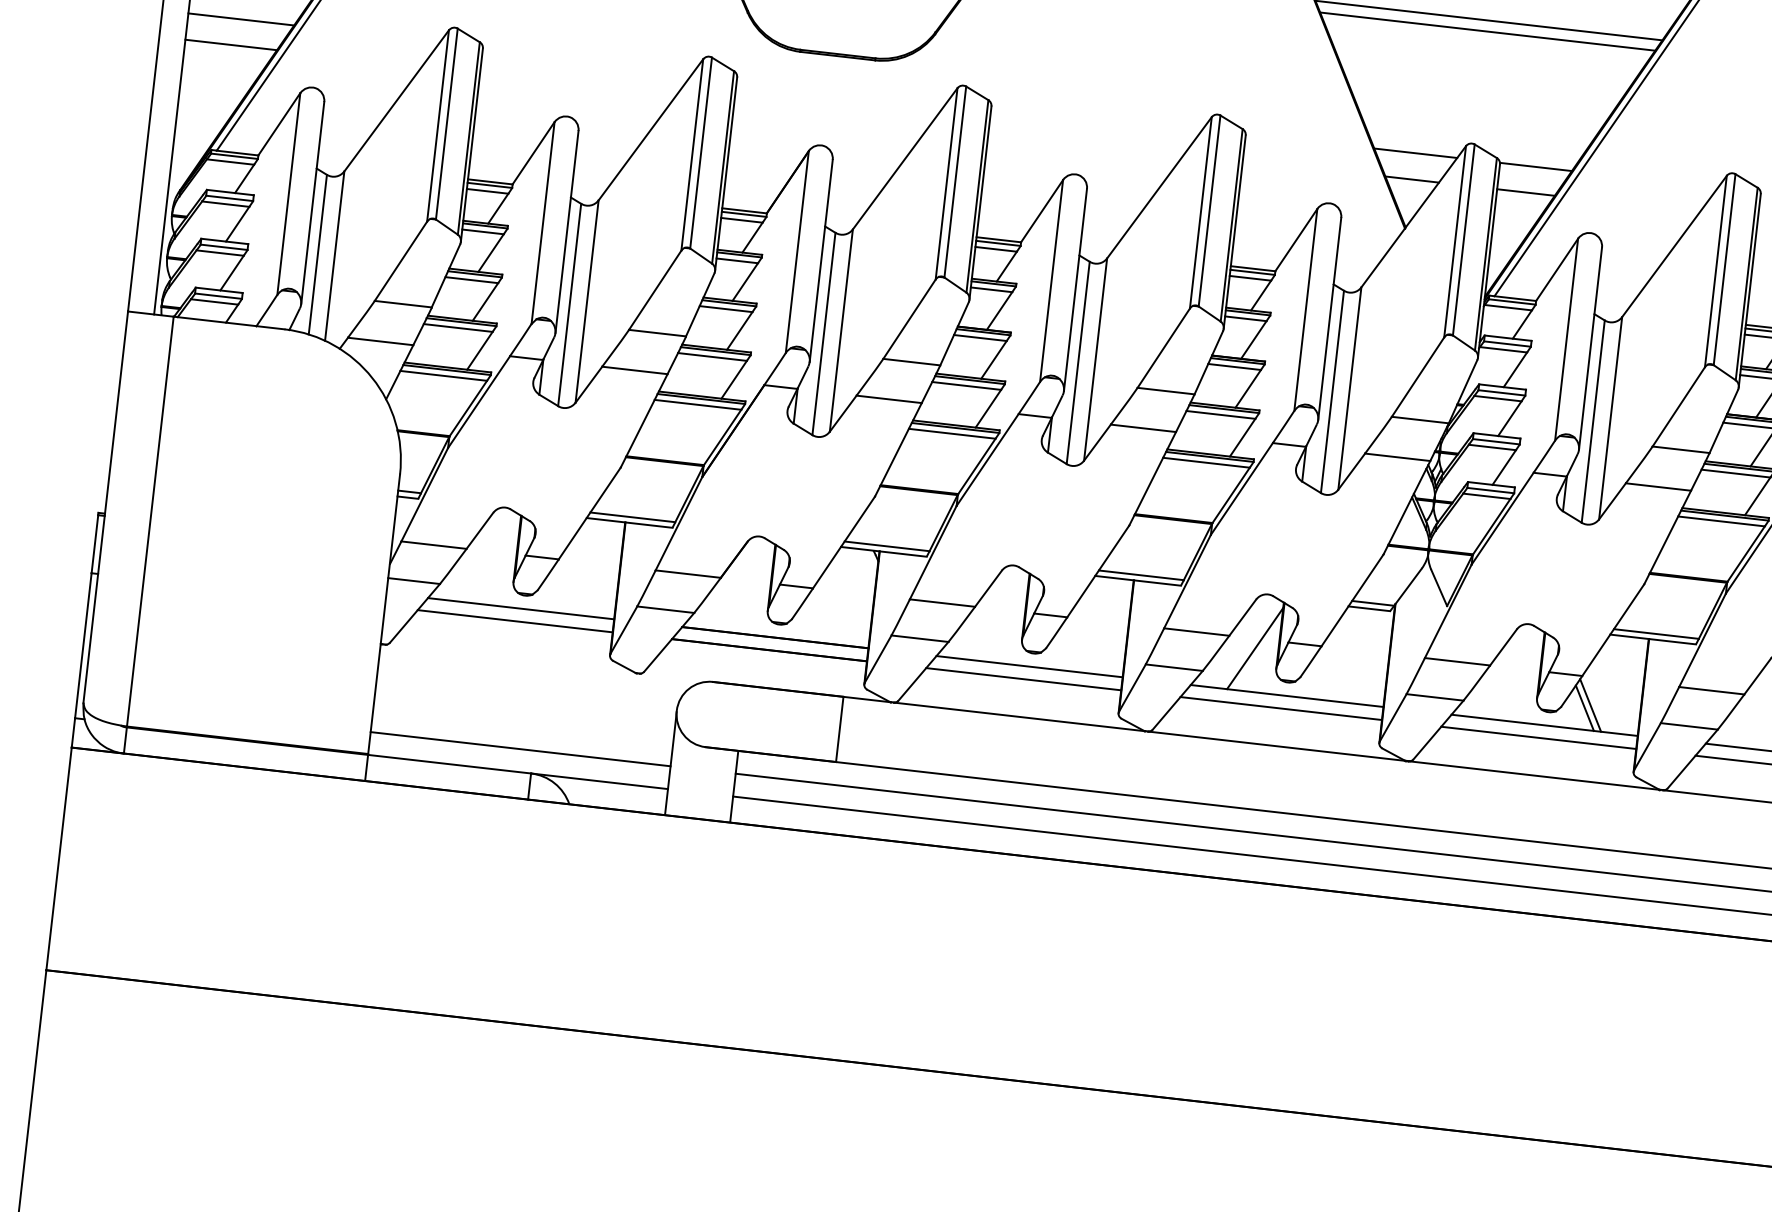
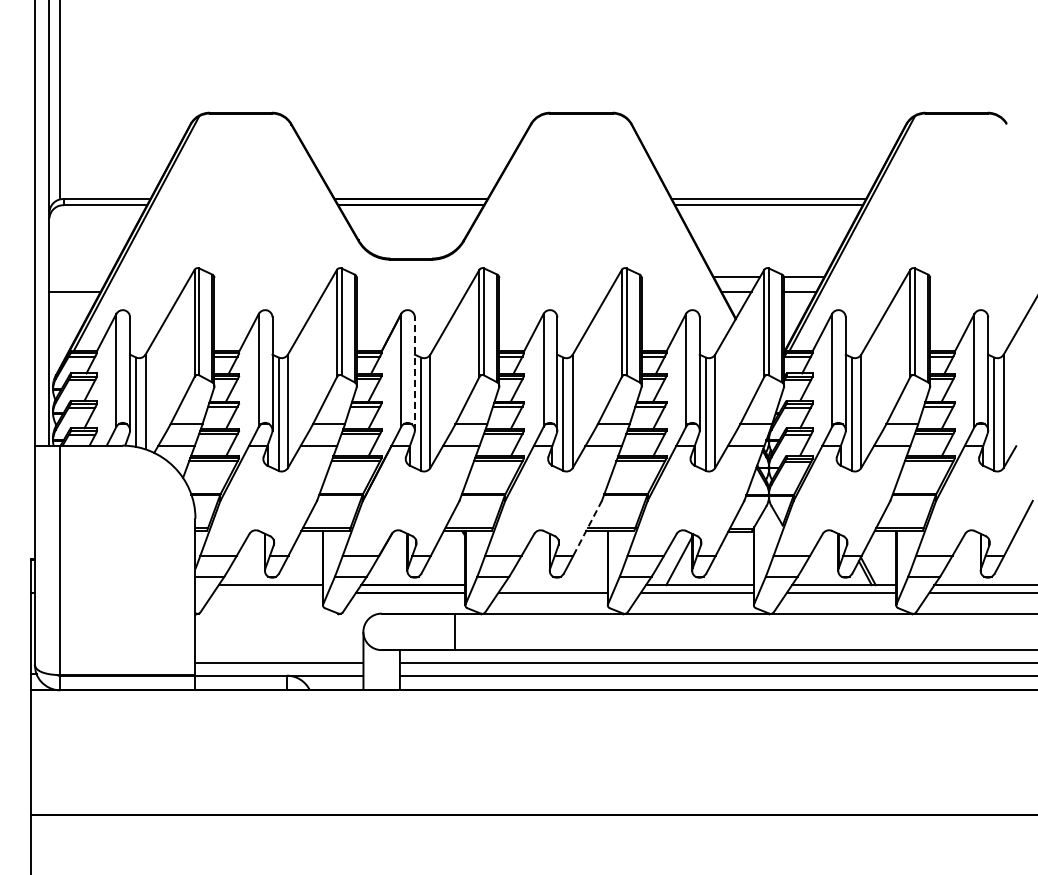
line: (240, 20) -> (78, 277), removed
line: (820, 261) -> (414, 374), solid -> dashed
line: (1097, 571) -> (587, 528), solid -> dashed
line: (515, 621) -> (268, 592), removed
line: (1029, 667) -> (555, 585), removed

